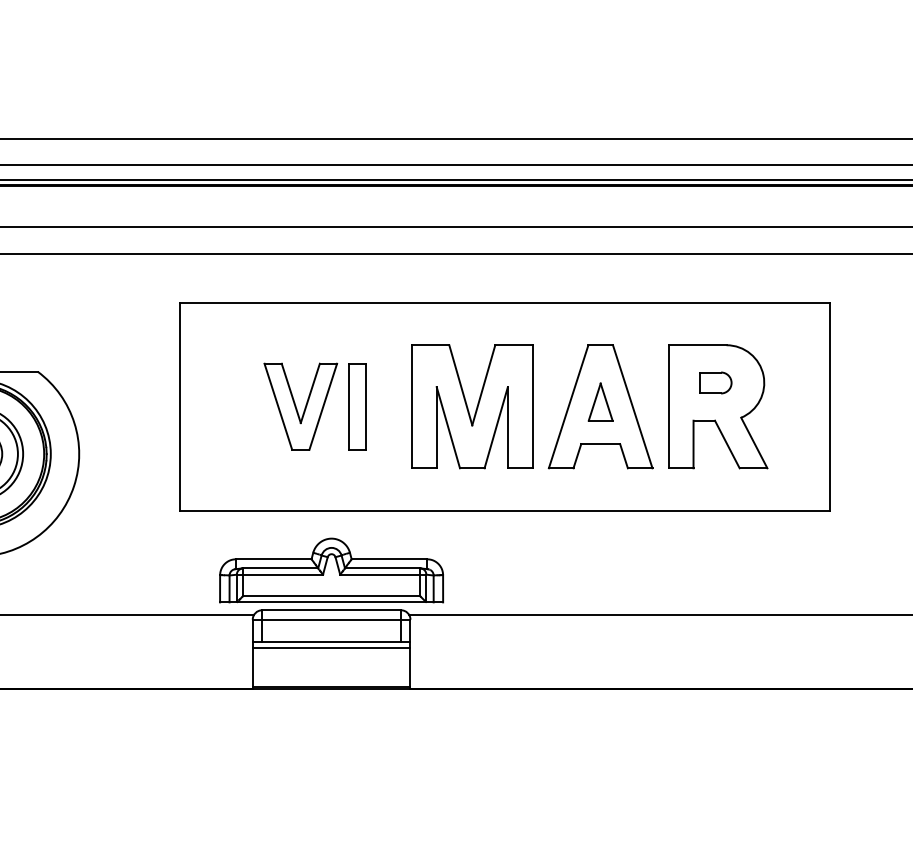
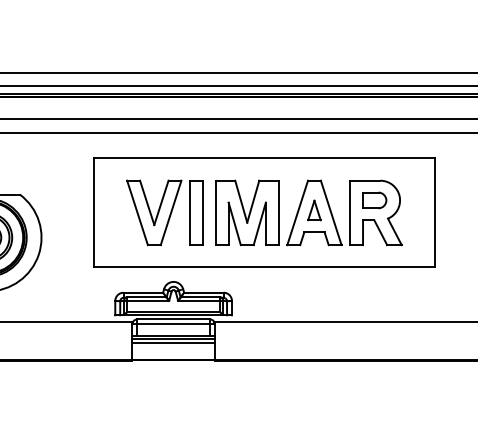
part: (715, 383) -> (374, 200), size x1.43
part: (314, 405) -> (164, 212), size x1.43
line: (331, 654) -> (173, 342), added

